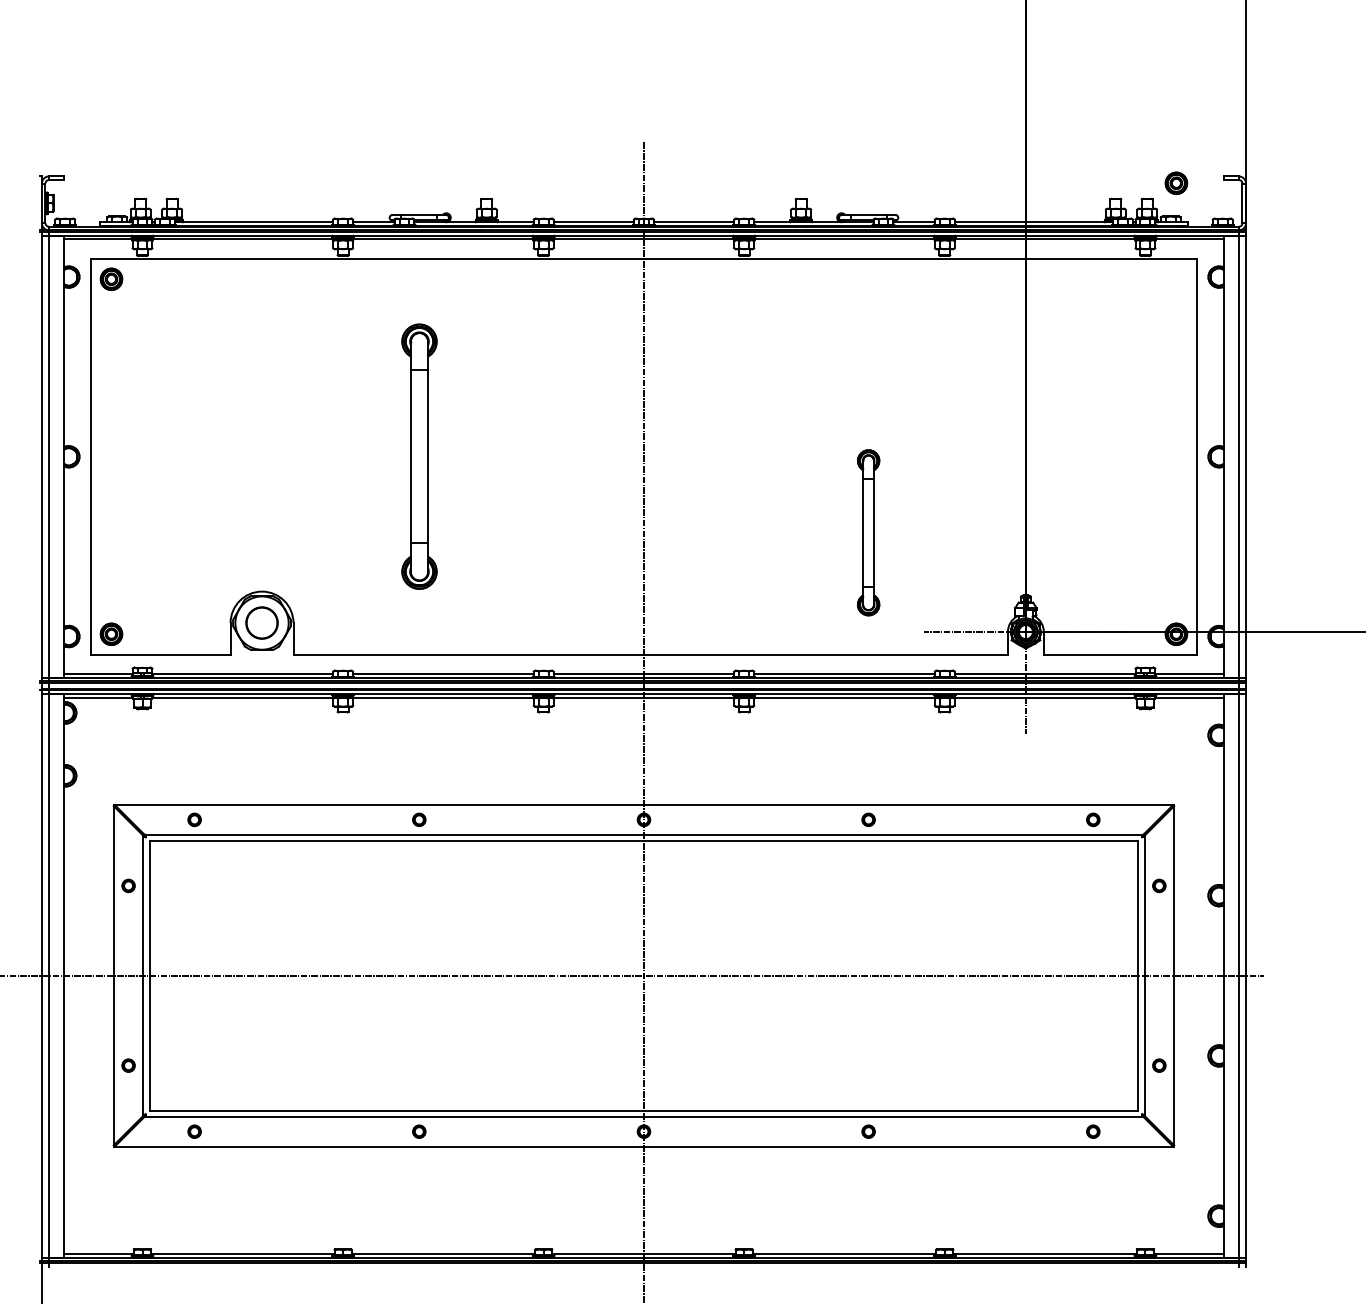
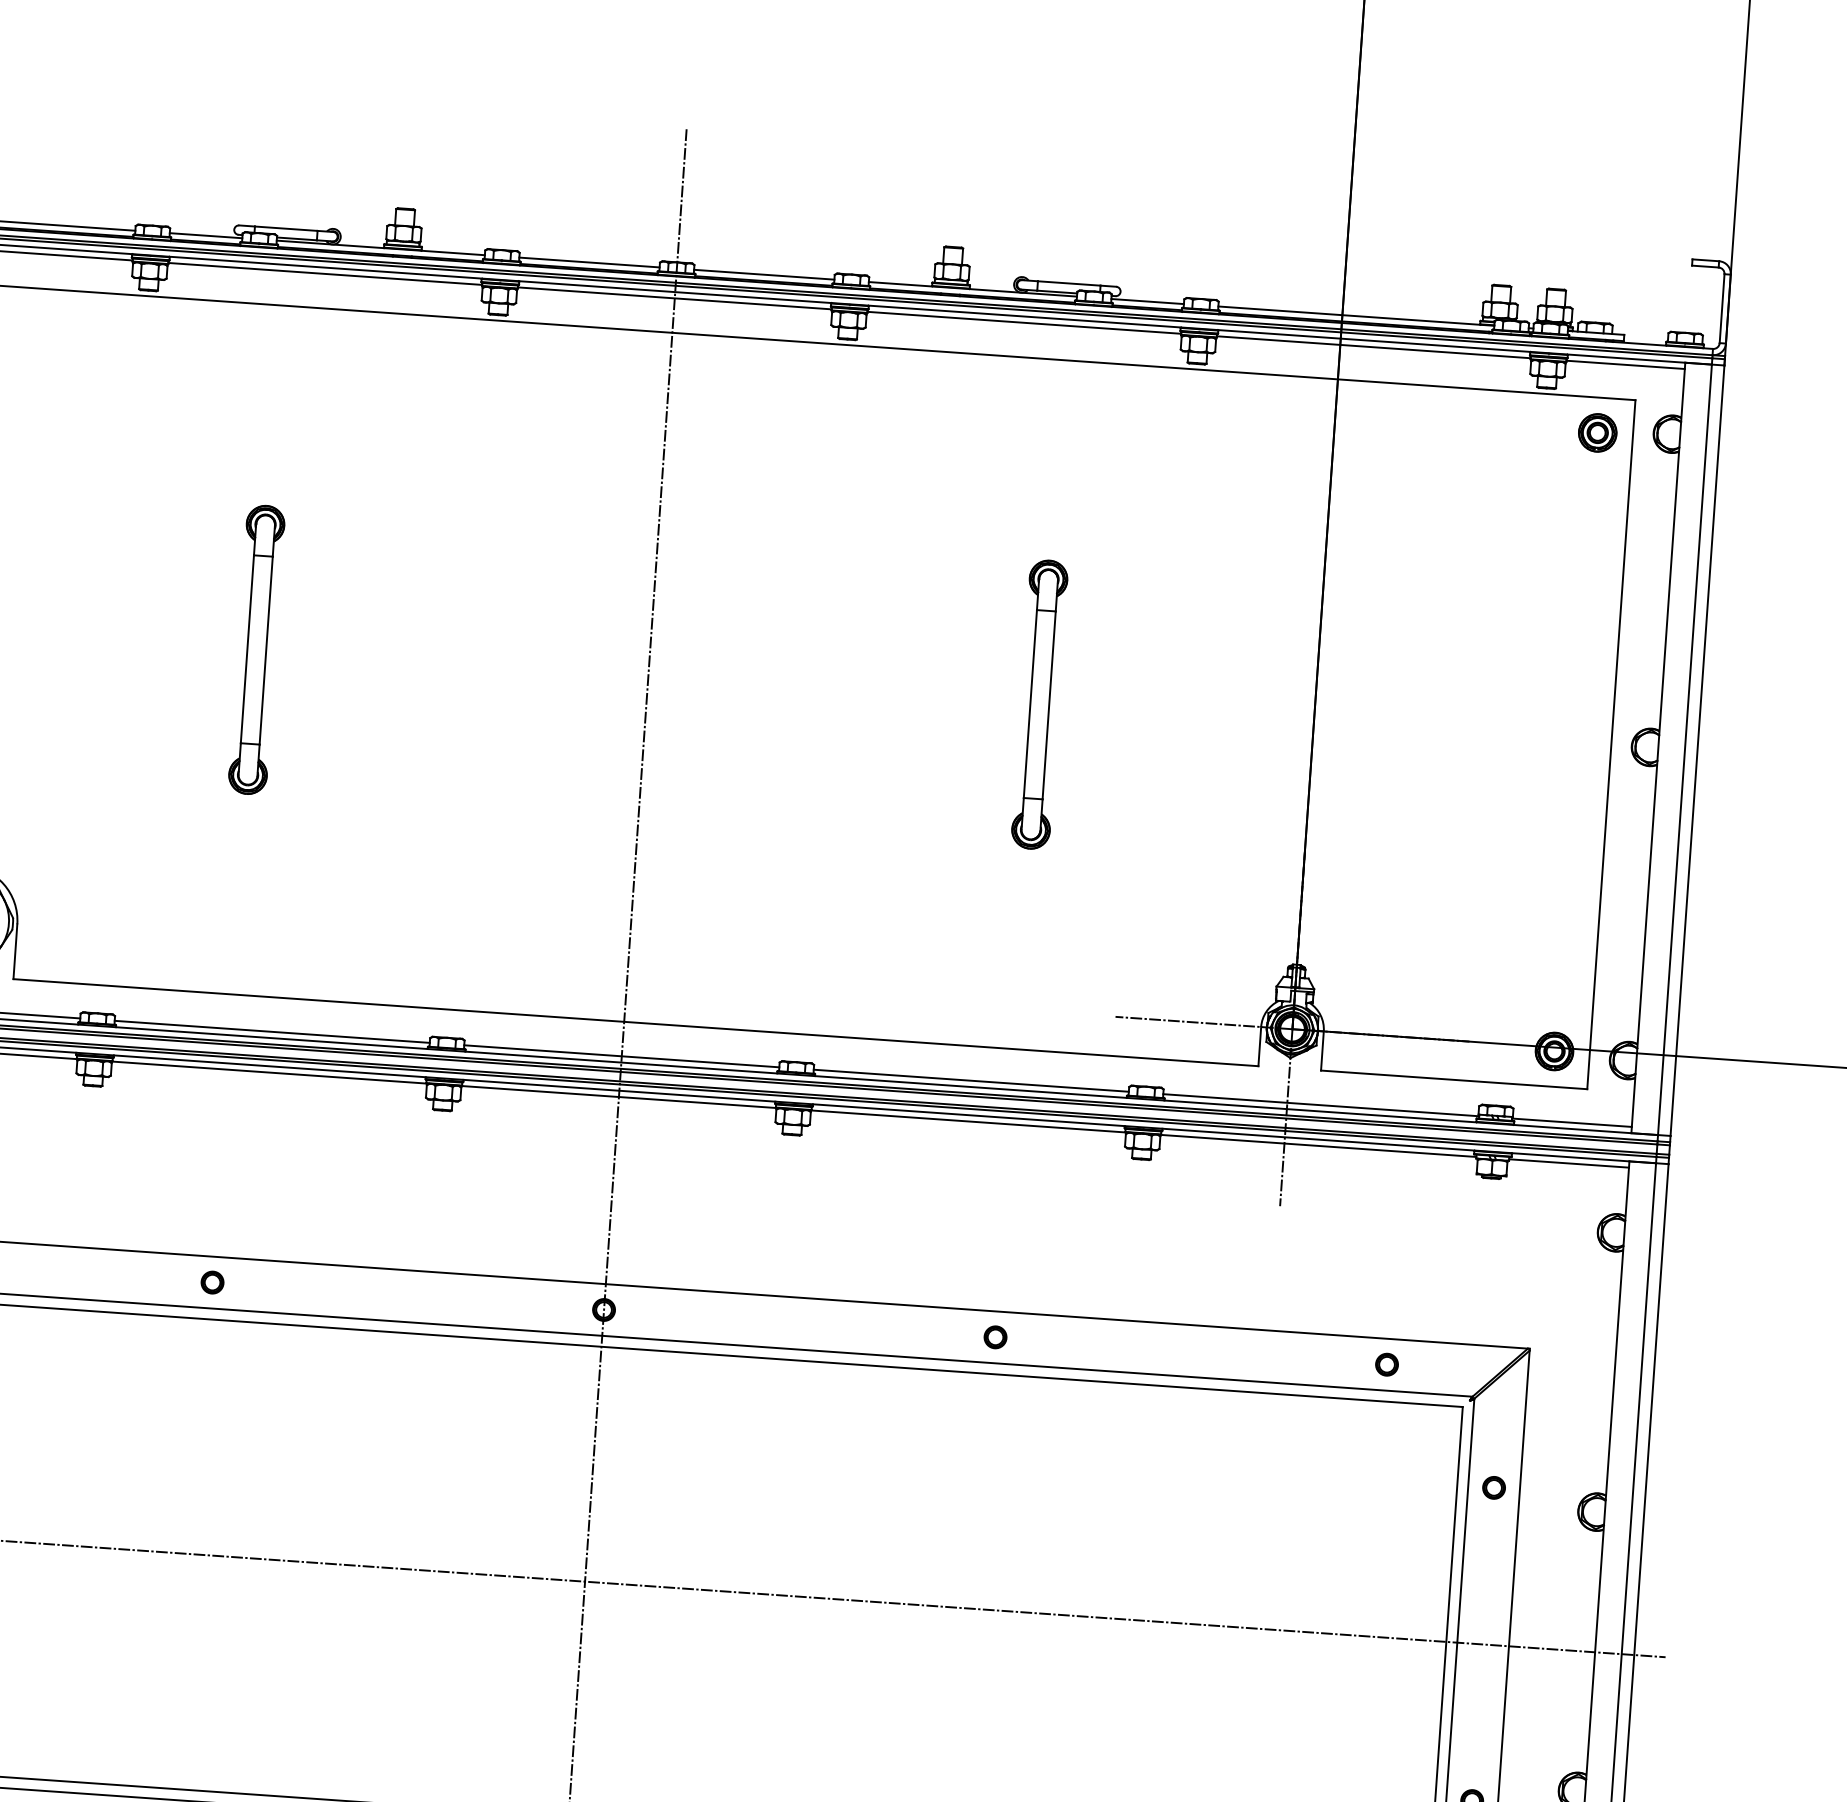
part: (1176, 182) -> (1597, 431), moved
part: (418, 456) -> (255, 649), size x0.62
part: (868, 532) -> (1039, 704), moved

